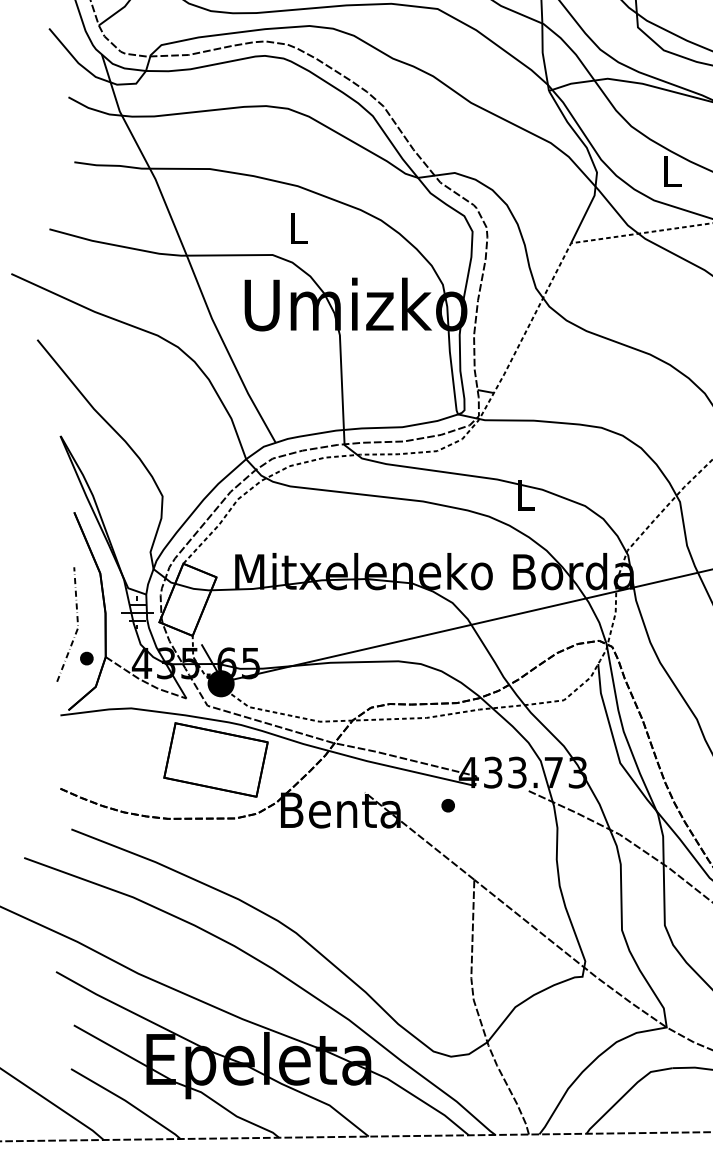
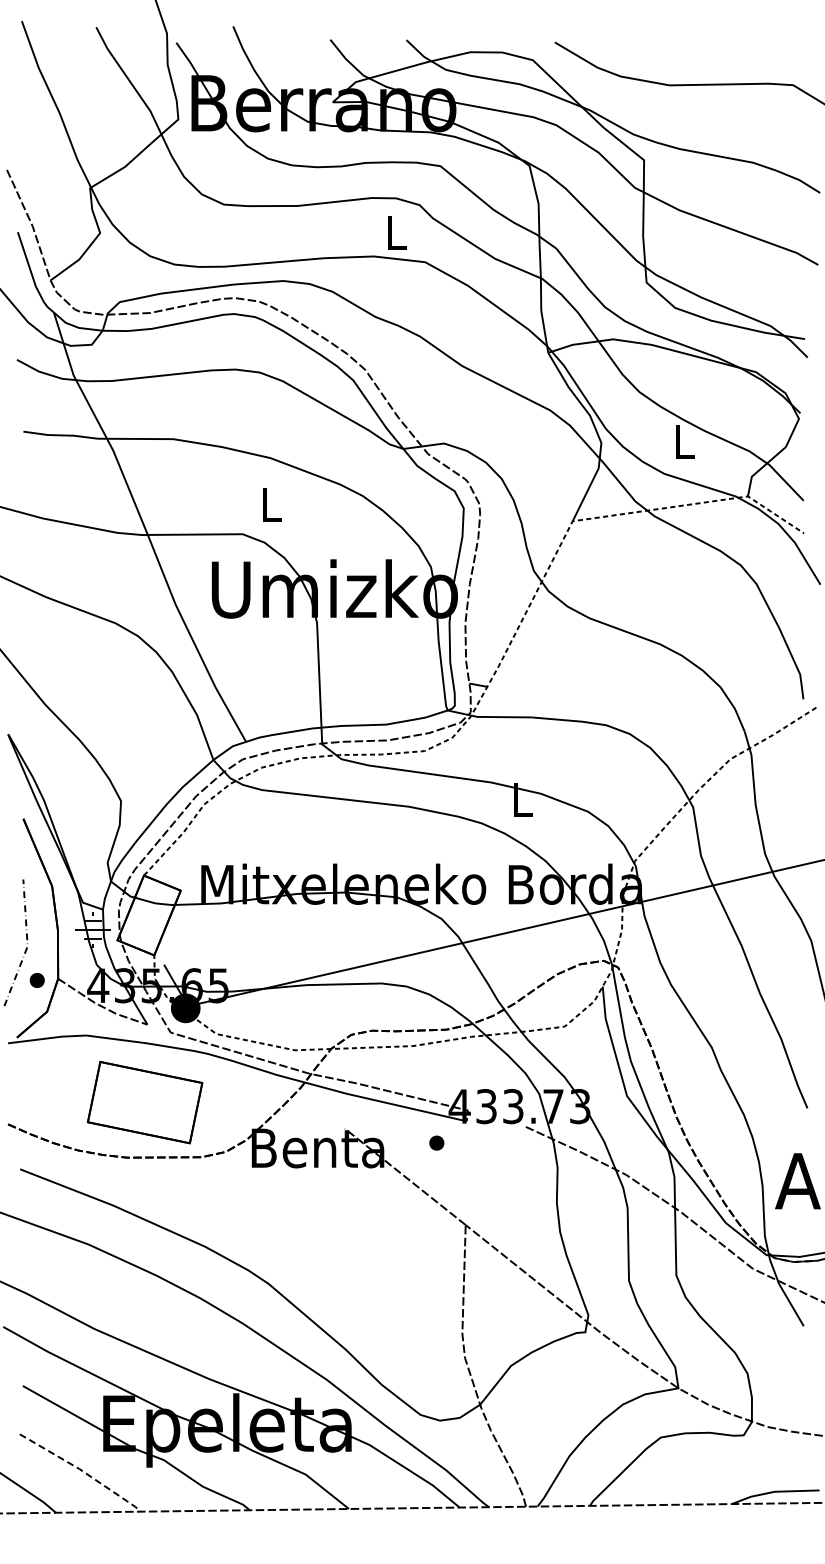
part: (215, 759) -> (144, 1102), moved
line: (127, 1101) -> (82, 1470), solid -> dashed

